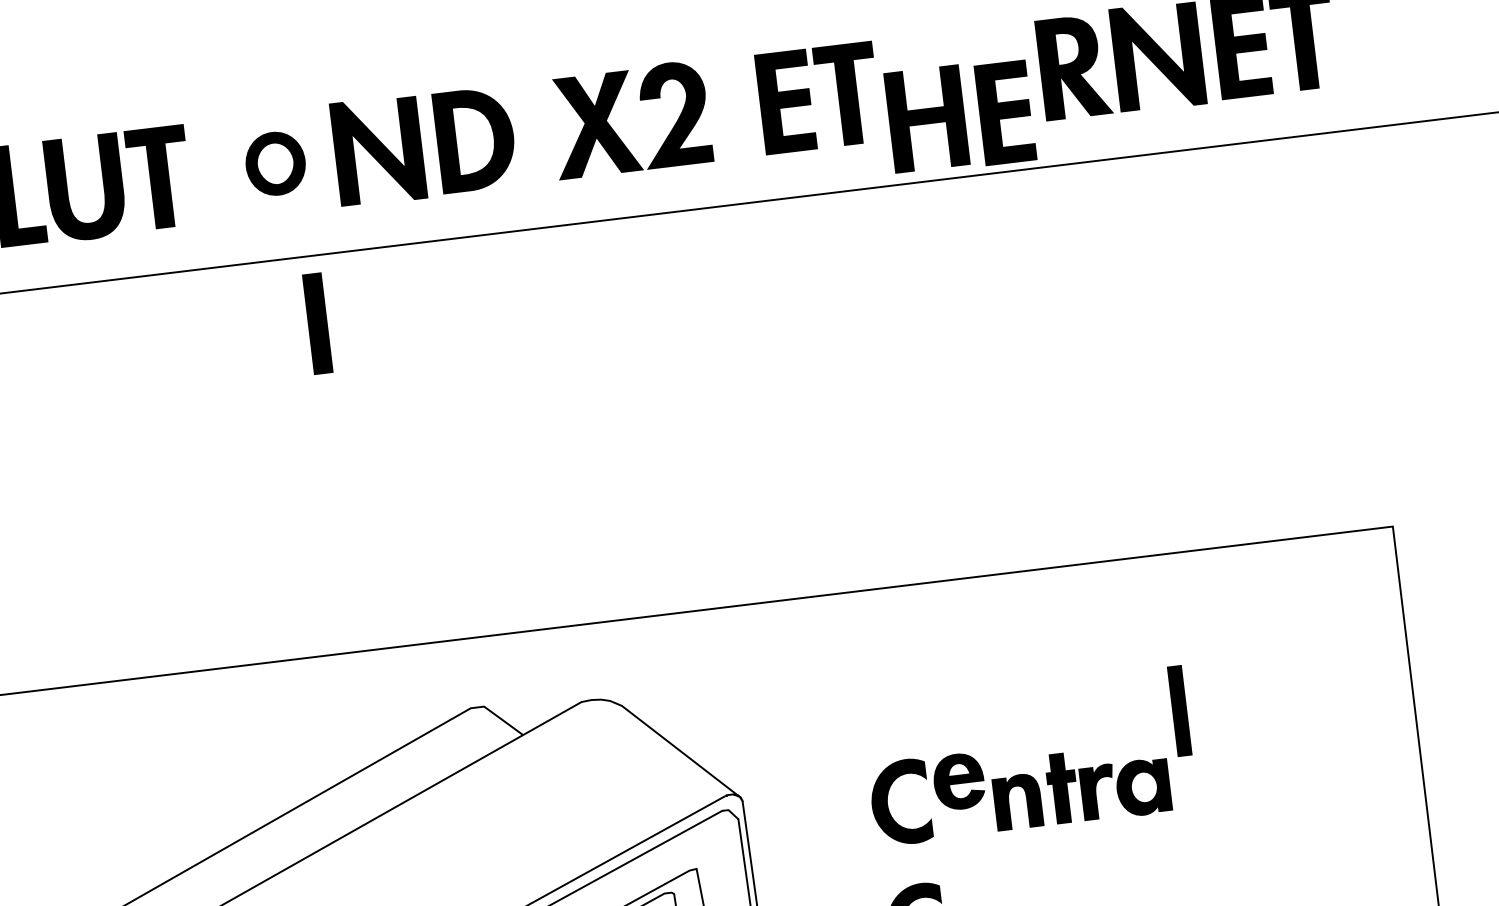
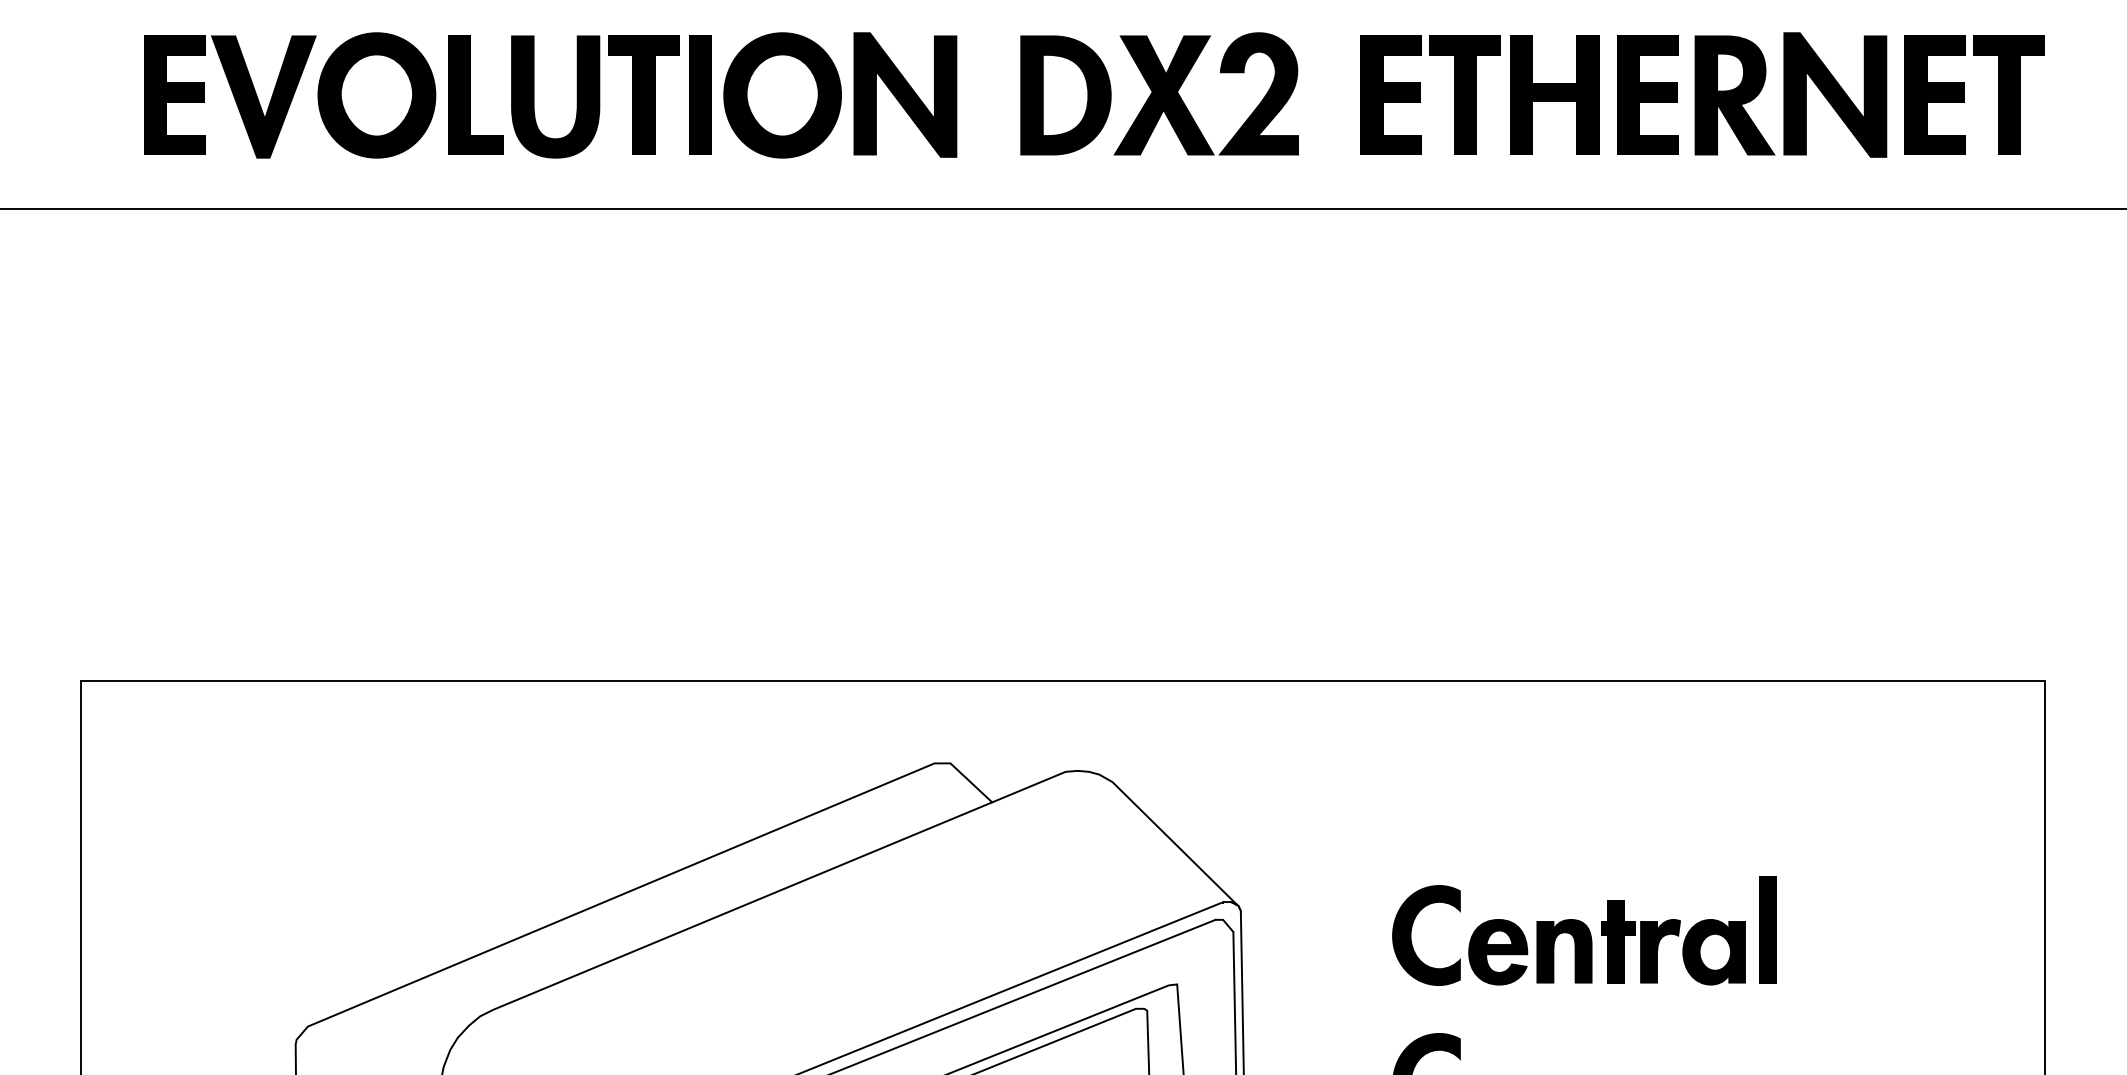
part: (1005, 112) -> (1647, 94), moved
part: (926, 118) -> (1554, 94), moved
part: (475, 139) -> (1065, 95), moved
part: (275, 163) -> (782, 95), size x1.67
part: (317, 322) -> (700, 94), moved
part: (1179, 711) -> (1767, 929), moved
part: (959, 781) -> (1498, 952), moved

